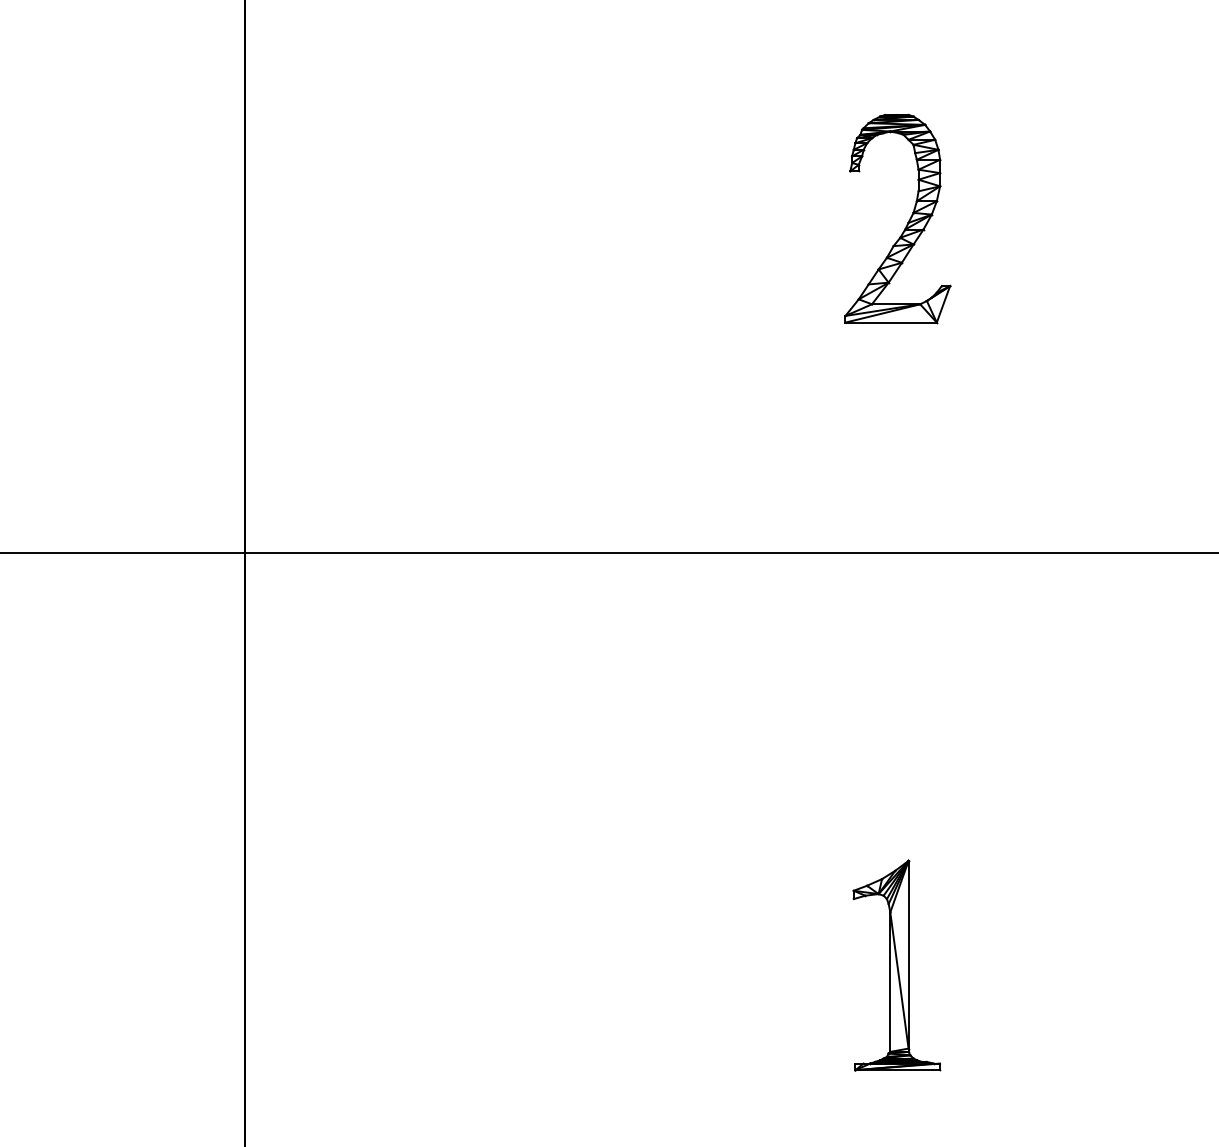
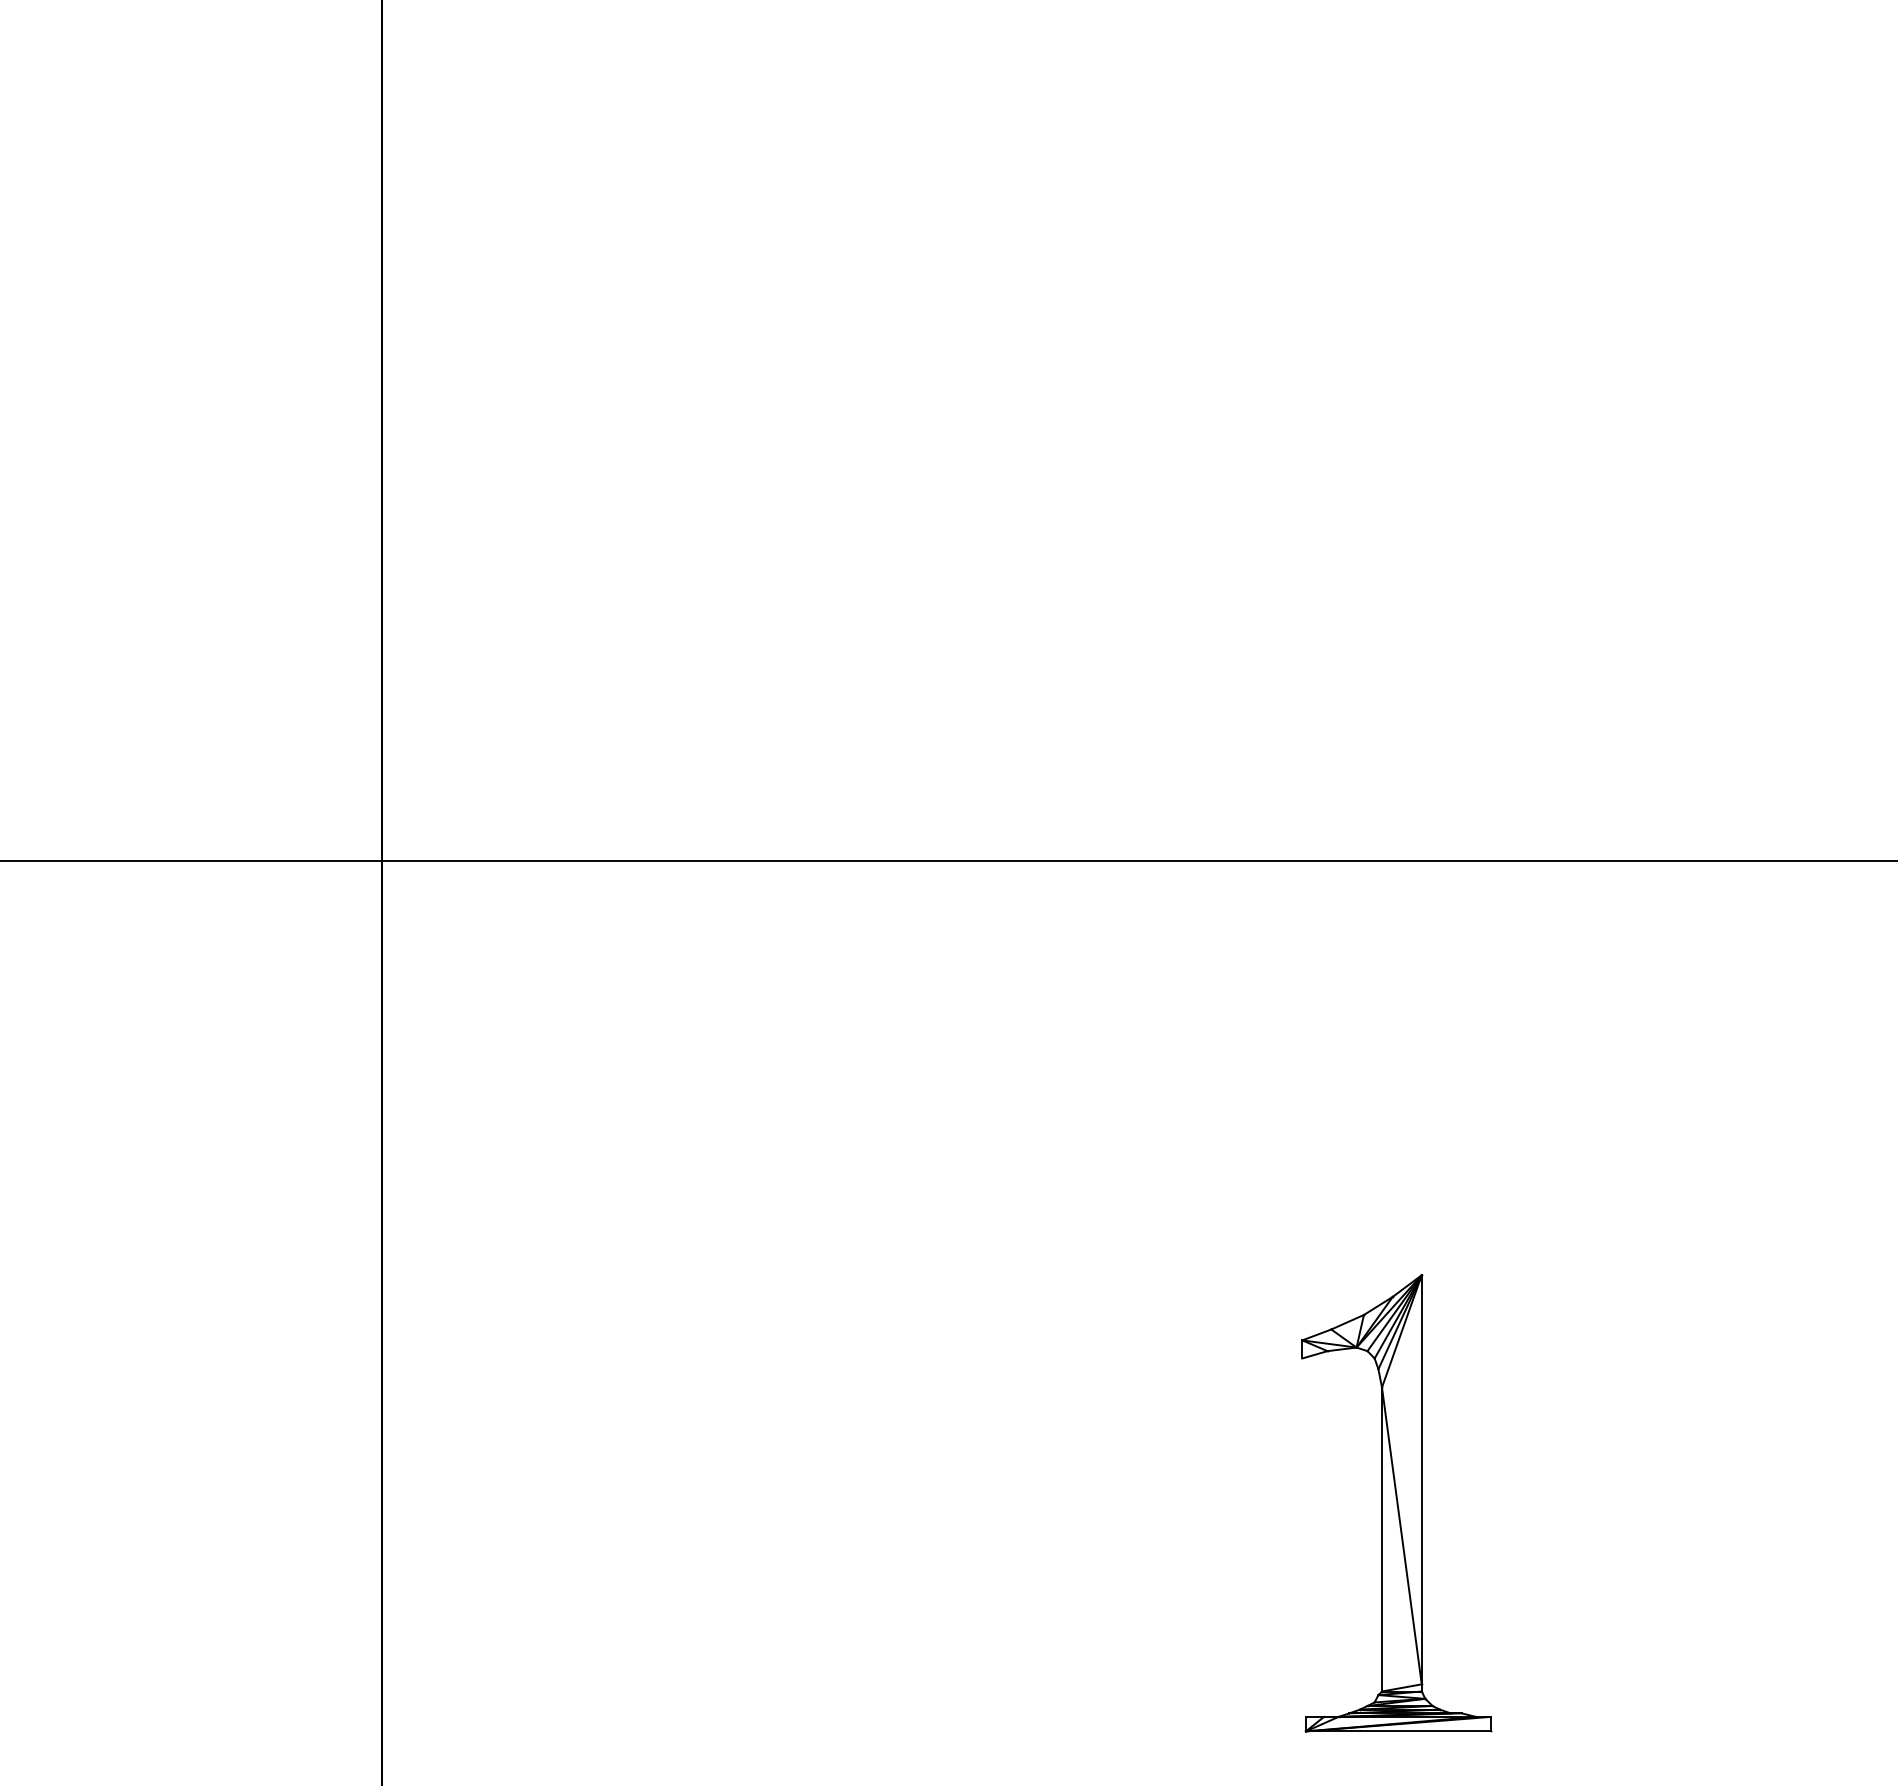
part: (907, 222) -> (1412, 346), removed
part: (896, 965) -> (1395, 1503), size x1.4

